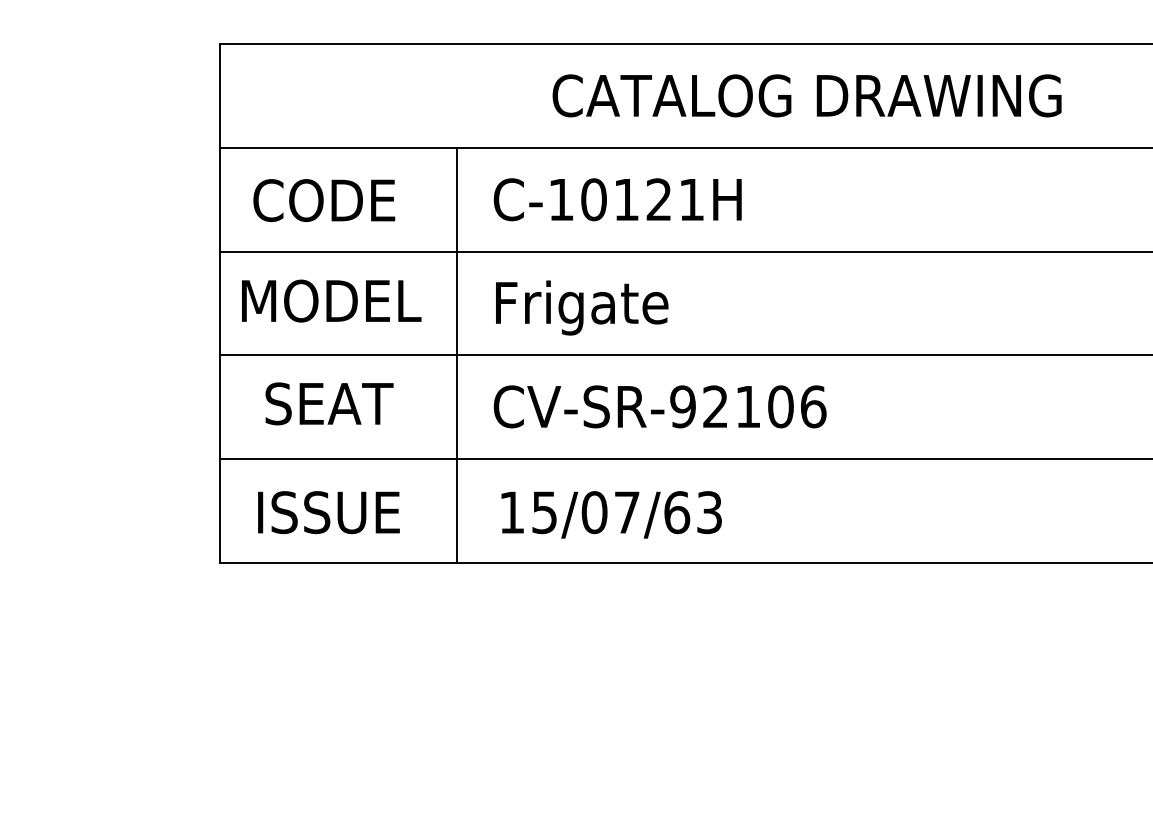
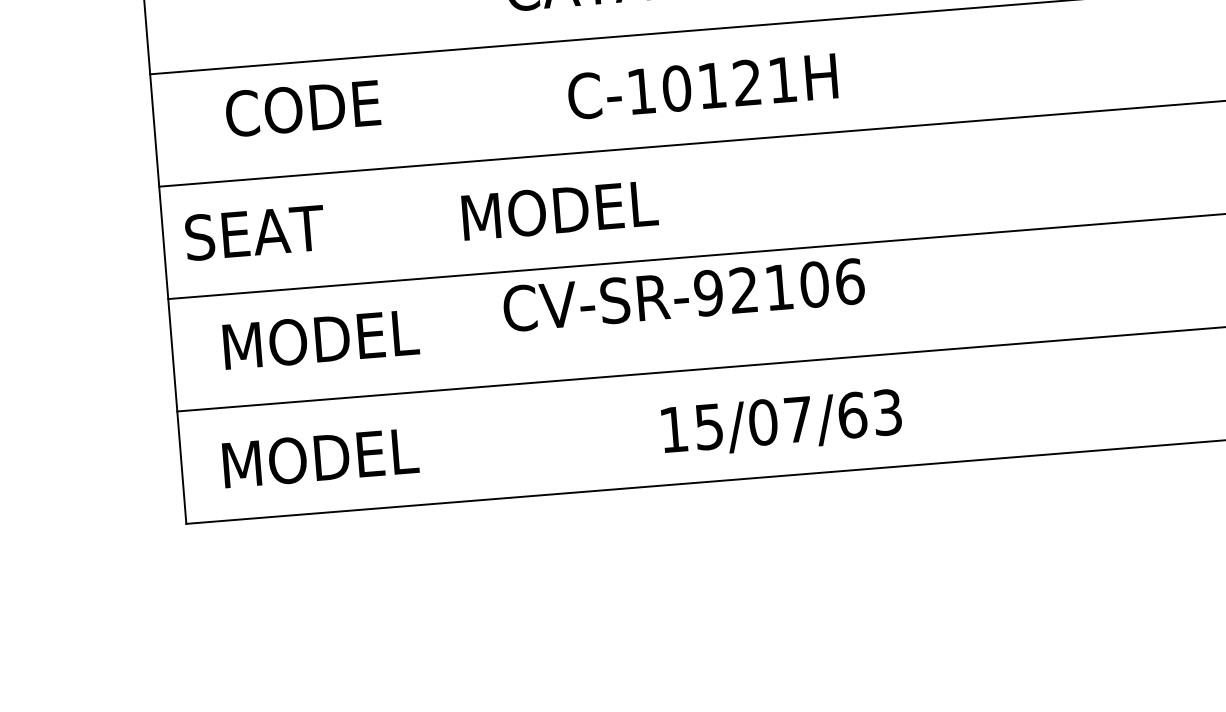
text: (617, 199) -> (702, 86), moved
text: (324, 200) -> (303, 108), moved
text: (330, 300) -> (283, 230), MODEL -> SEAT
text: (587, 307) -> (562, 215), Frigate -> MODEL
line: (456, 355) -> (424, 278), removed
text: (355, 403) -> (319, 339), SEAT -> MODEL
text: (659, 406) -> (683, 294), moved
text: (350, 512) -> (323, 457), ISSUE -> MODEL
text: (611, 514) -> (781, 423), moved

